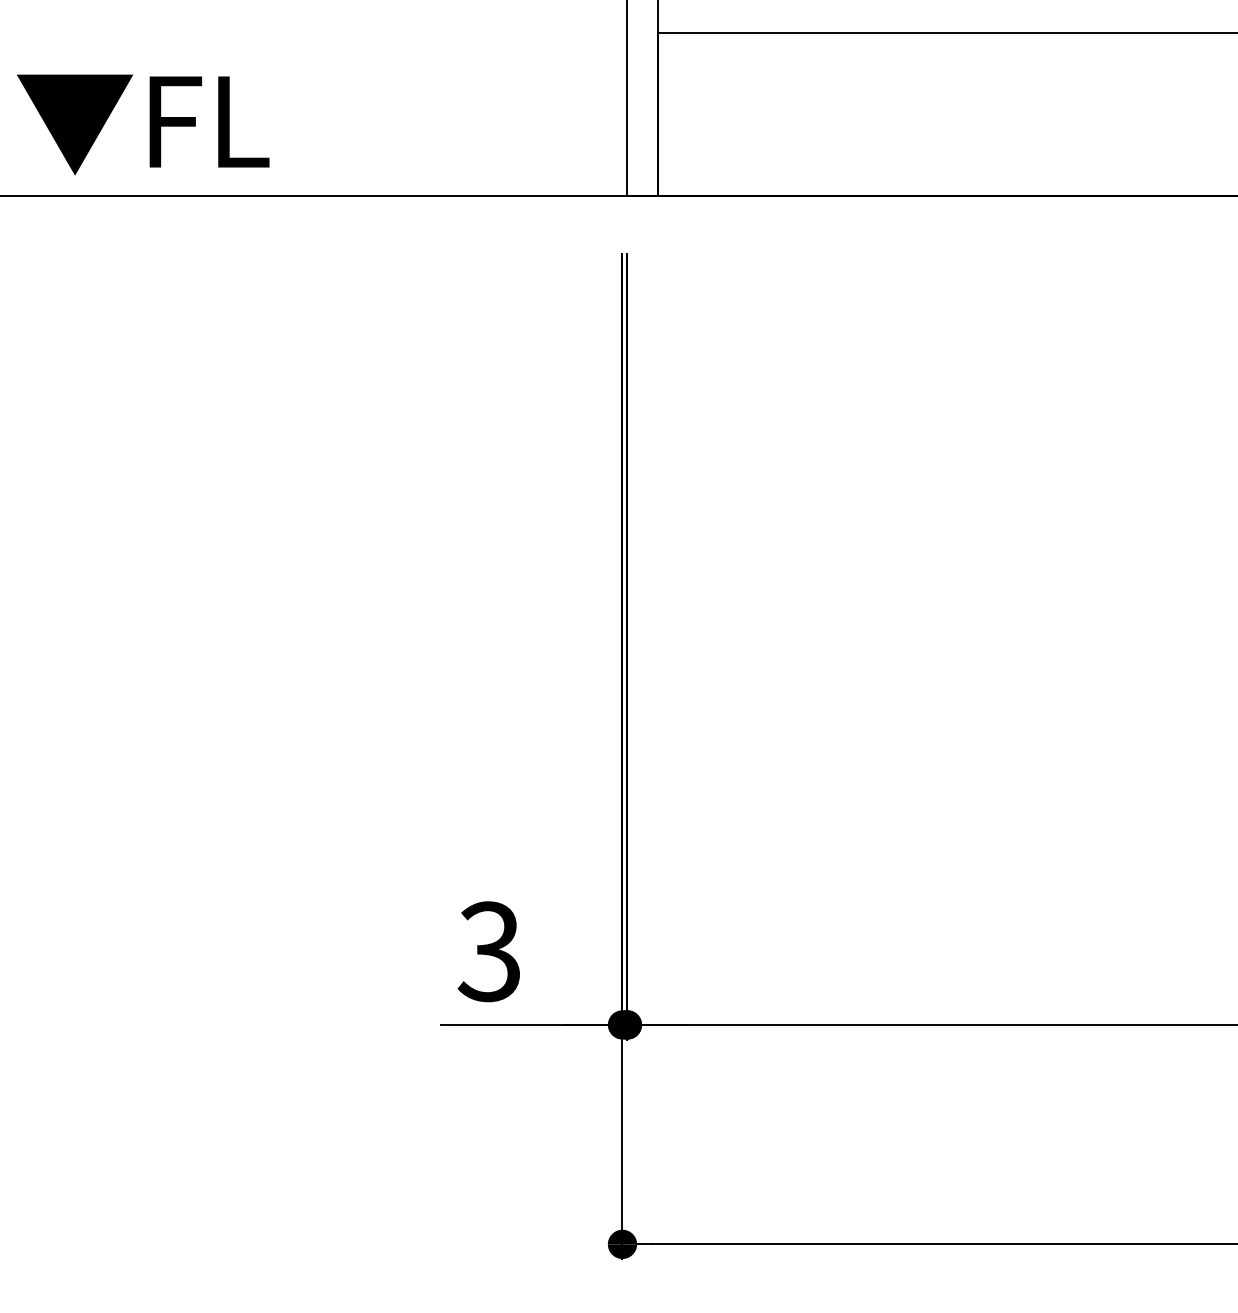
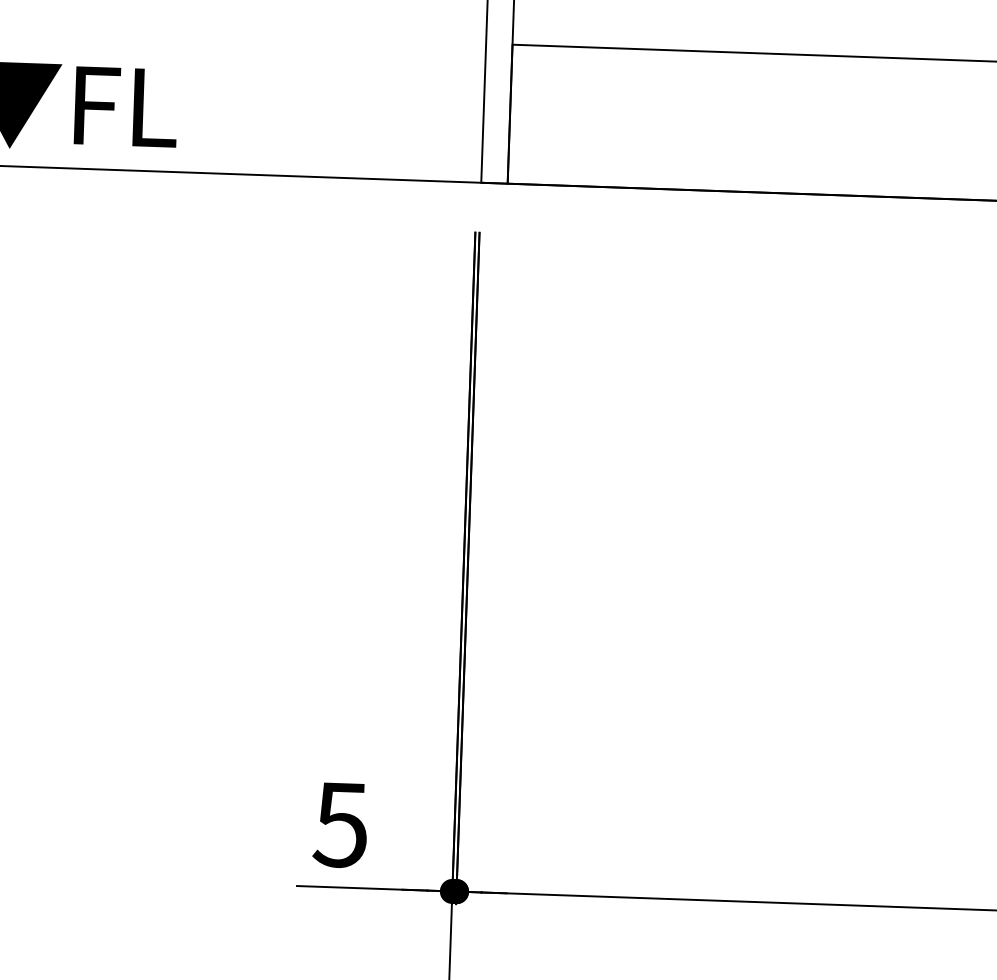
text: (488, 951) -> (339, 824), 3 -> 5

